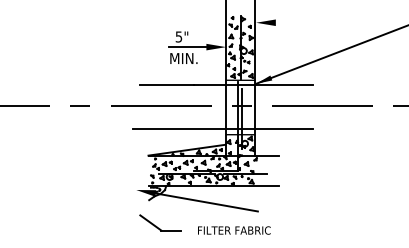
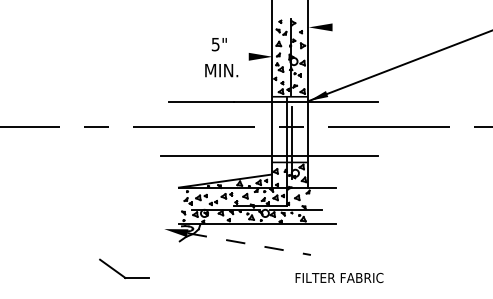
line: (187, 46) -> (225, 56), removed
line: (206, 202) -> (249, 244), solid -> dashed
part: (158, 227) -> (122, 274), moved
text: (234, 230) -> (339, 277), moved

